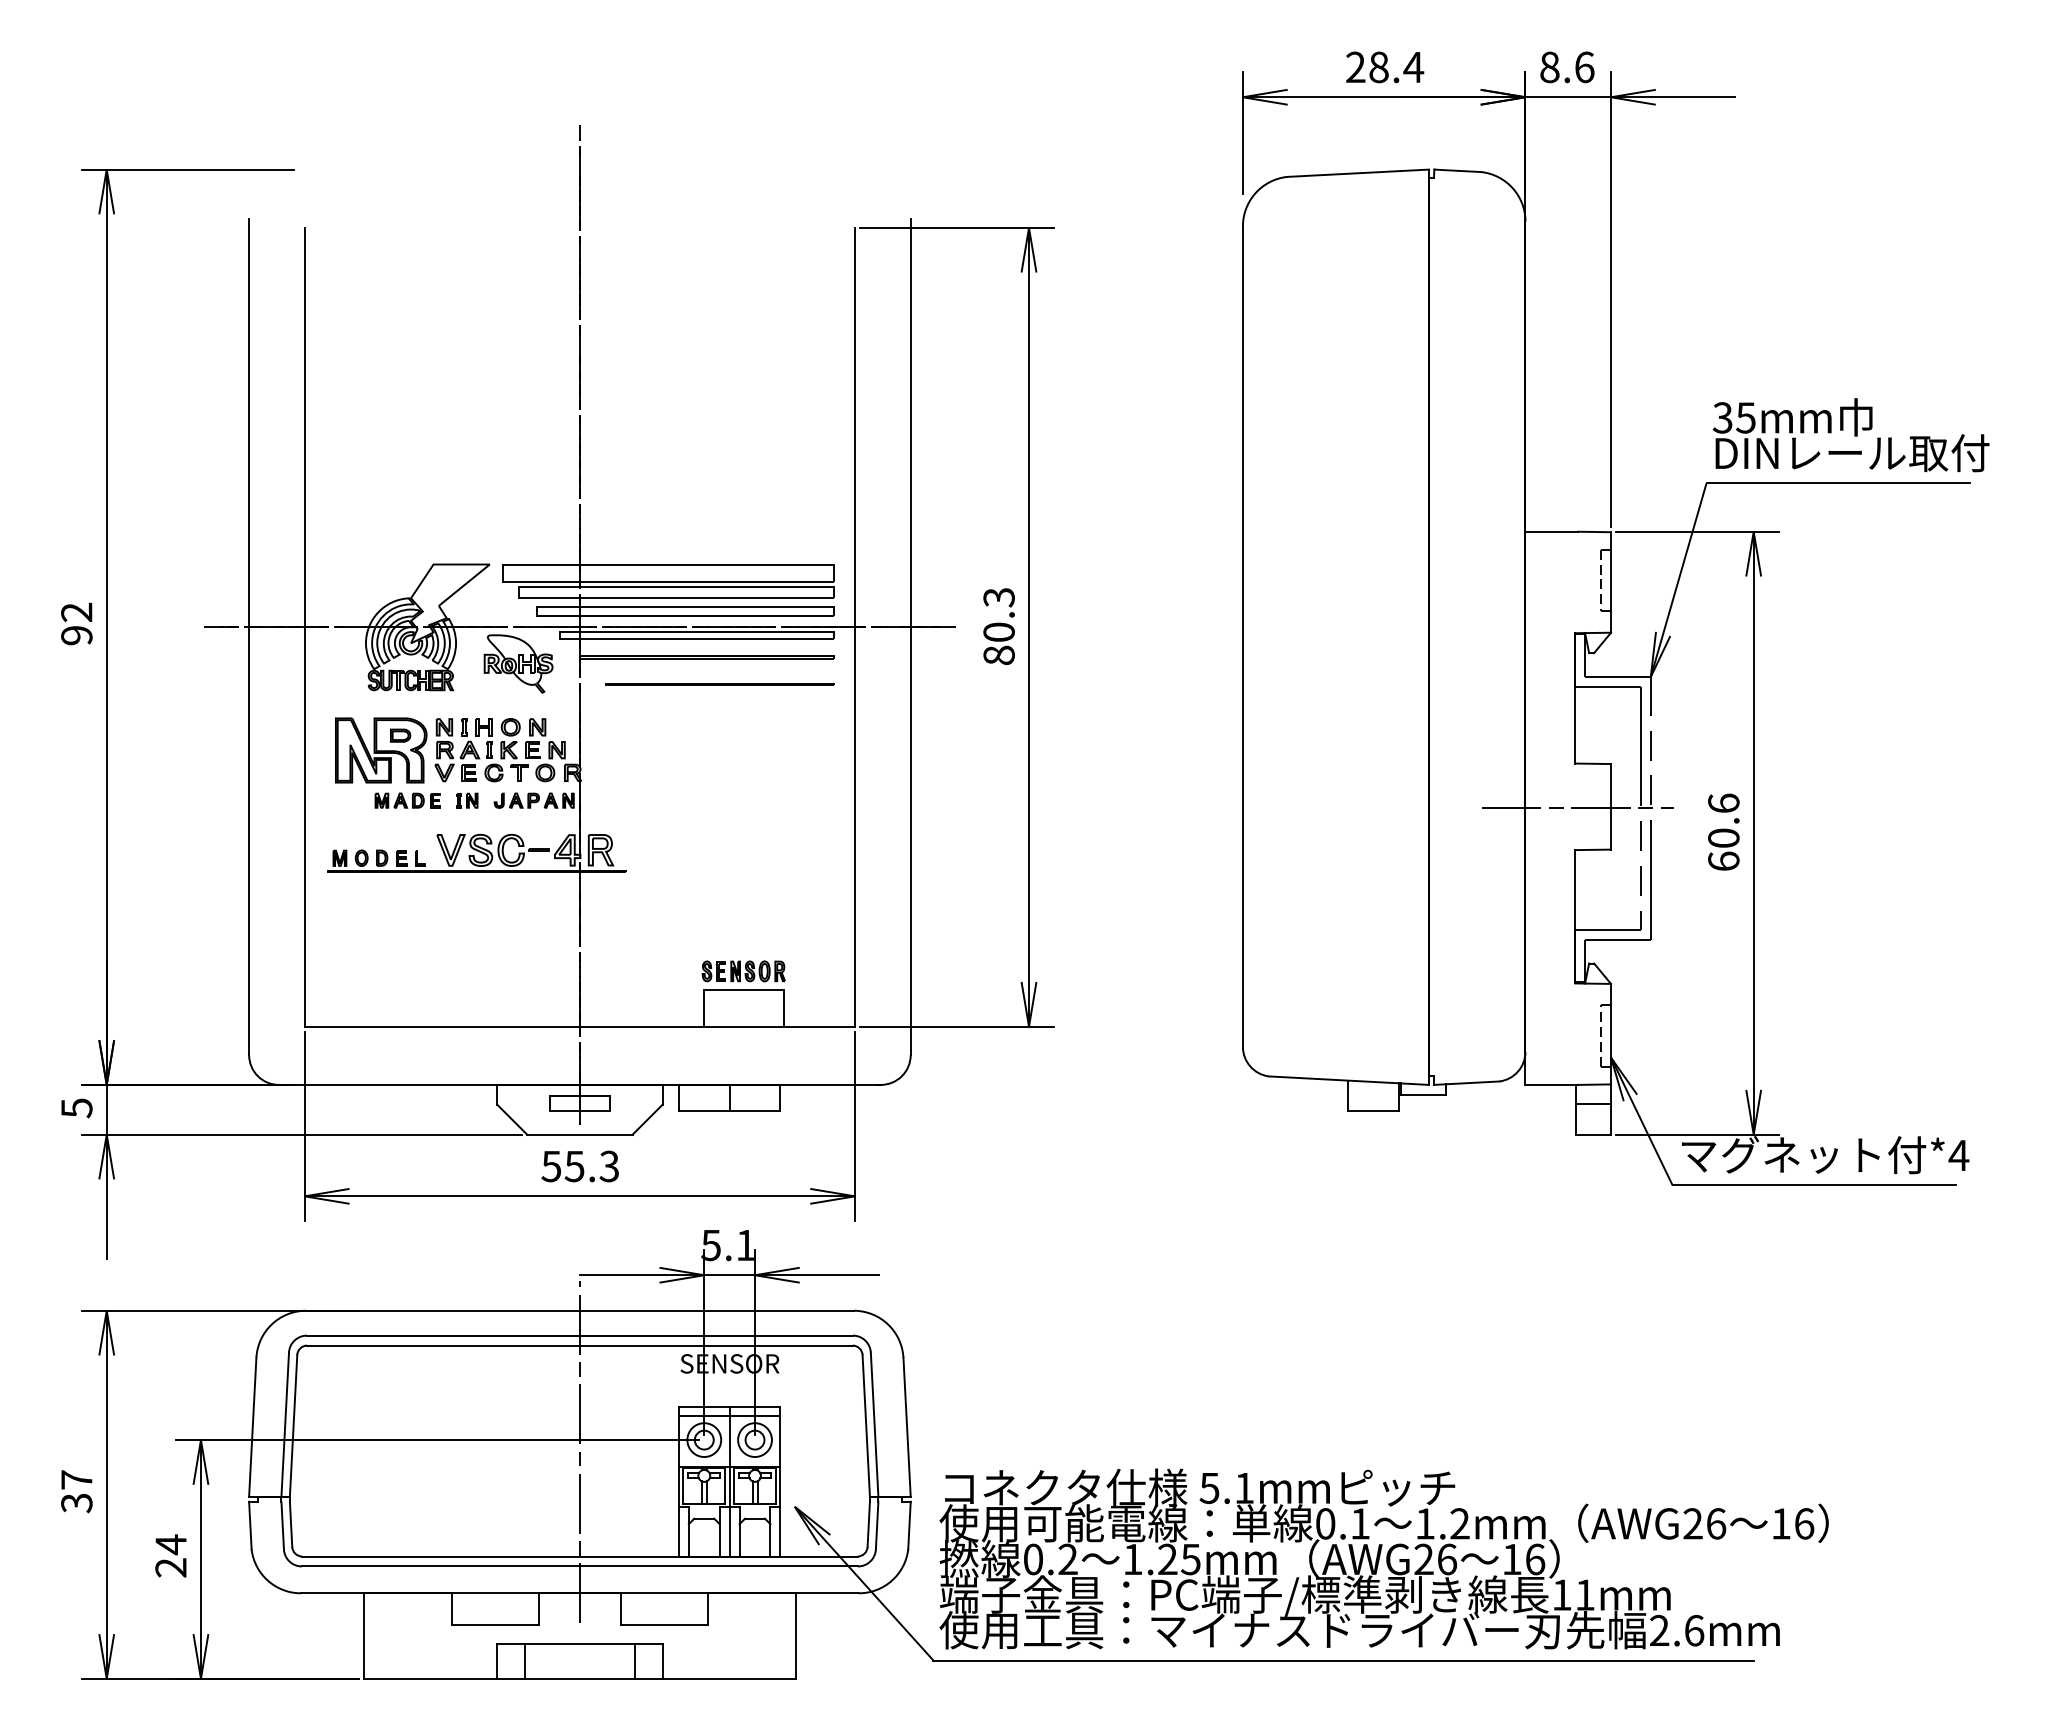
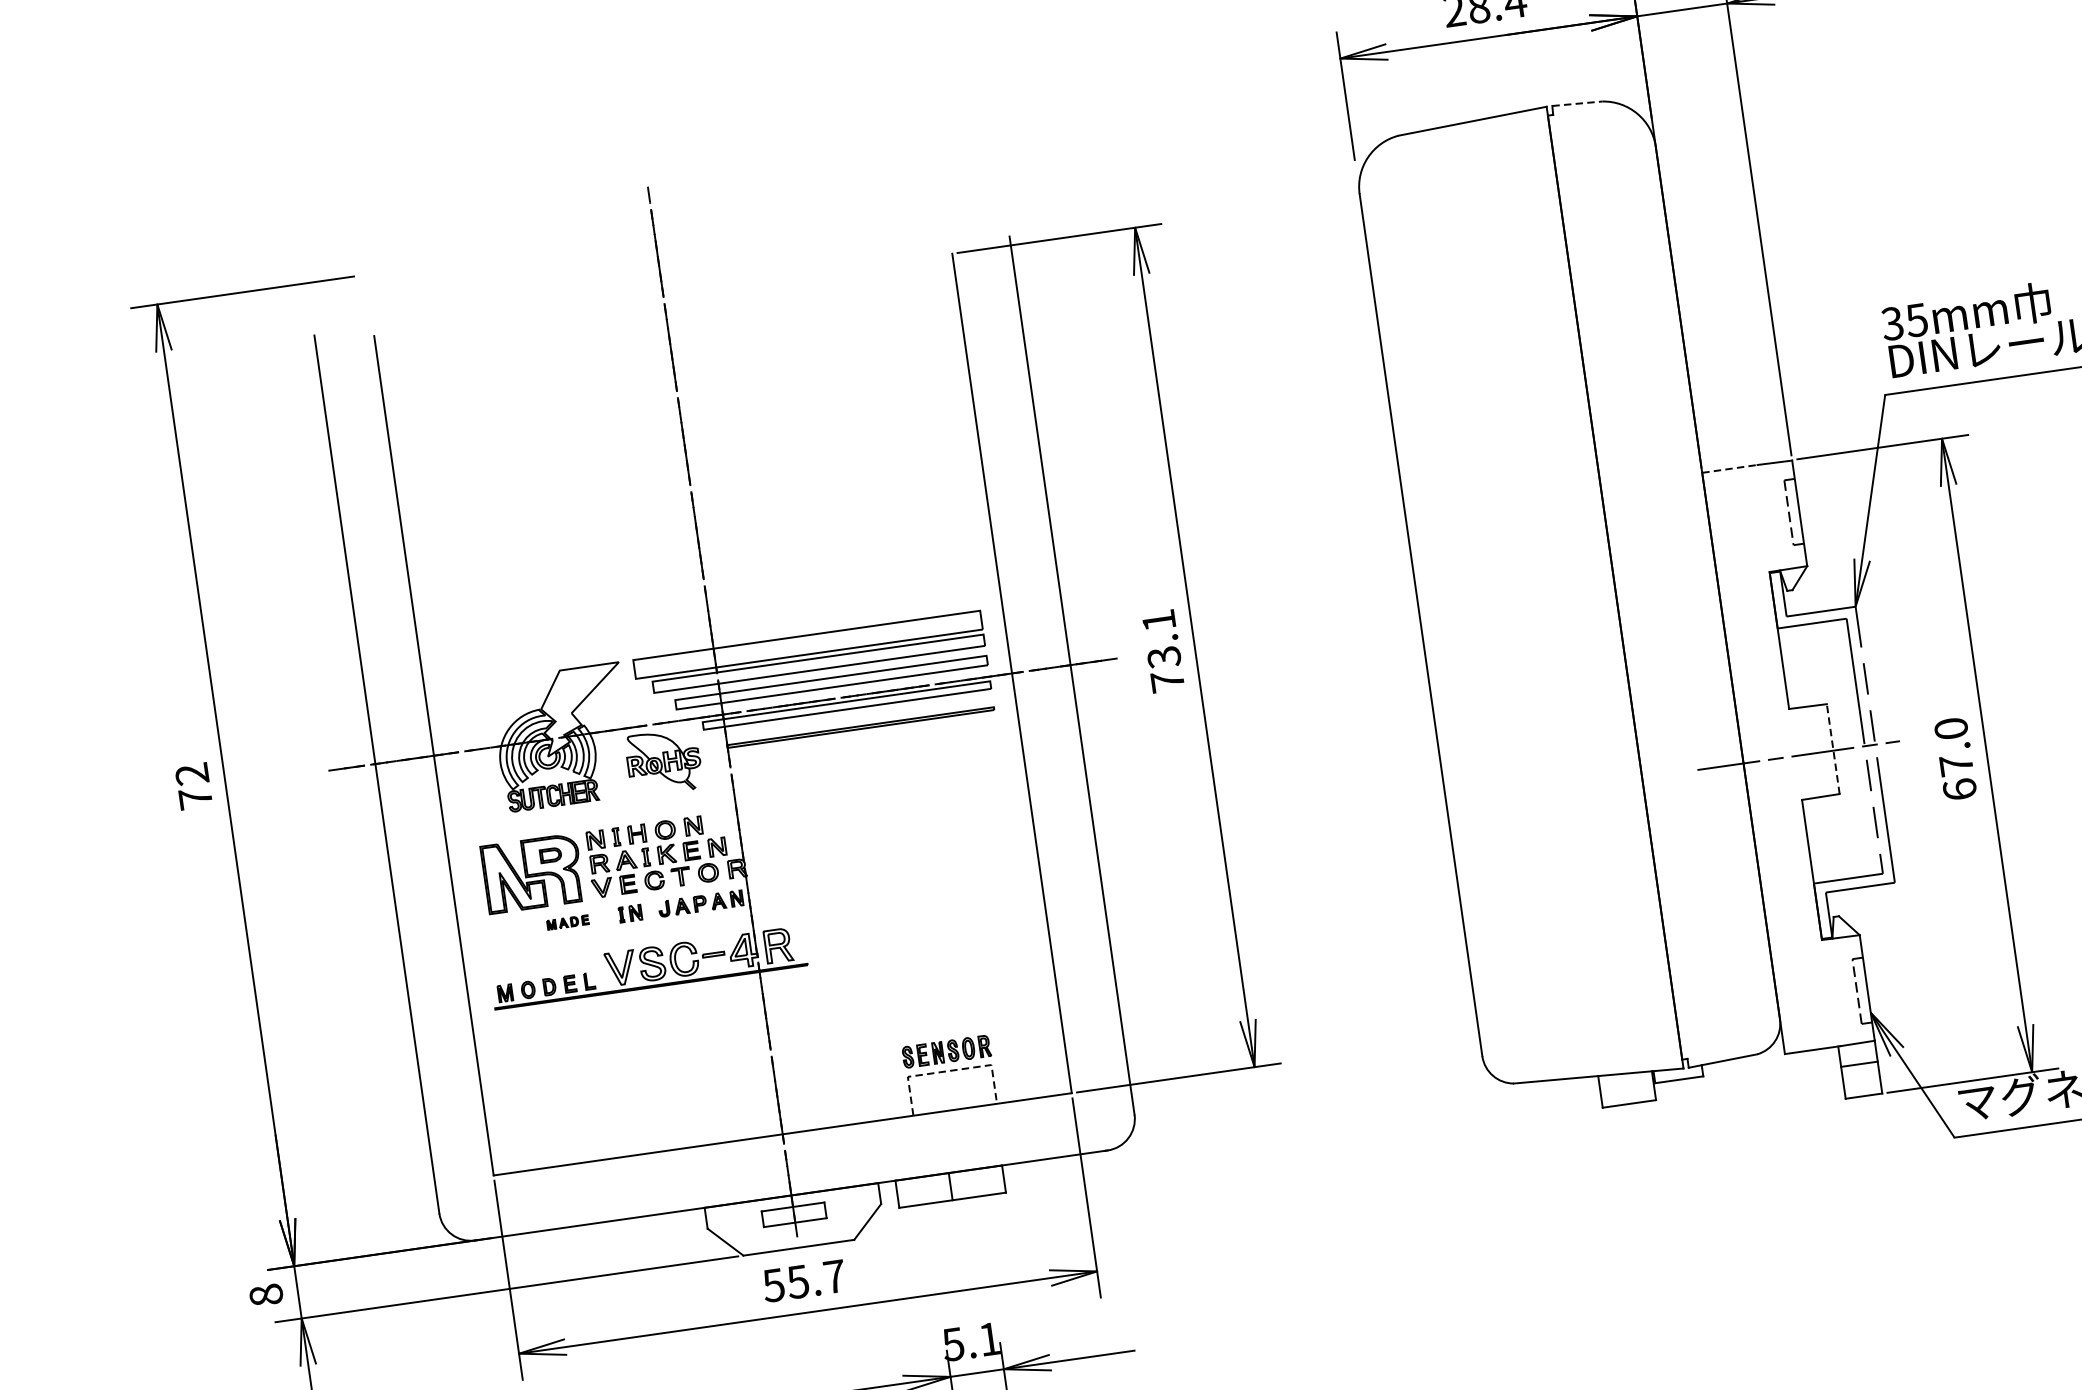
line: (1457, 170) -> (1576, 103), solid -> dashed
line: (1552, 531) -> (1730, 468), solid -> dashed
text: (998, 626) -> (1162, 651), 80.3 -> 73.1
text: (76, 635) -> (195, 798), 92 -> 72
line: (719, 684) -> (878, 753), removed
part: (407, 800) -> (567, 922), size x0.6
line: (1611, 806) -> (1833, 748), solid -> dashed
text: (1723, 820) -> (1953, 746), 60.6 -> 67.0
line: (744, 989) -> (950, 1070), solid -> dashed
text: (76, 1108) -> (266, 1295), 5 -> 8
text: (609, 1166) -> (834, 1276), 55.3 -> 55.7

